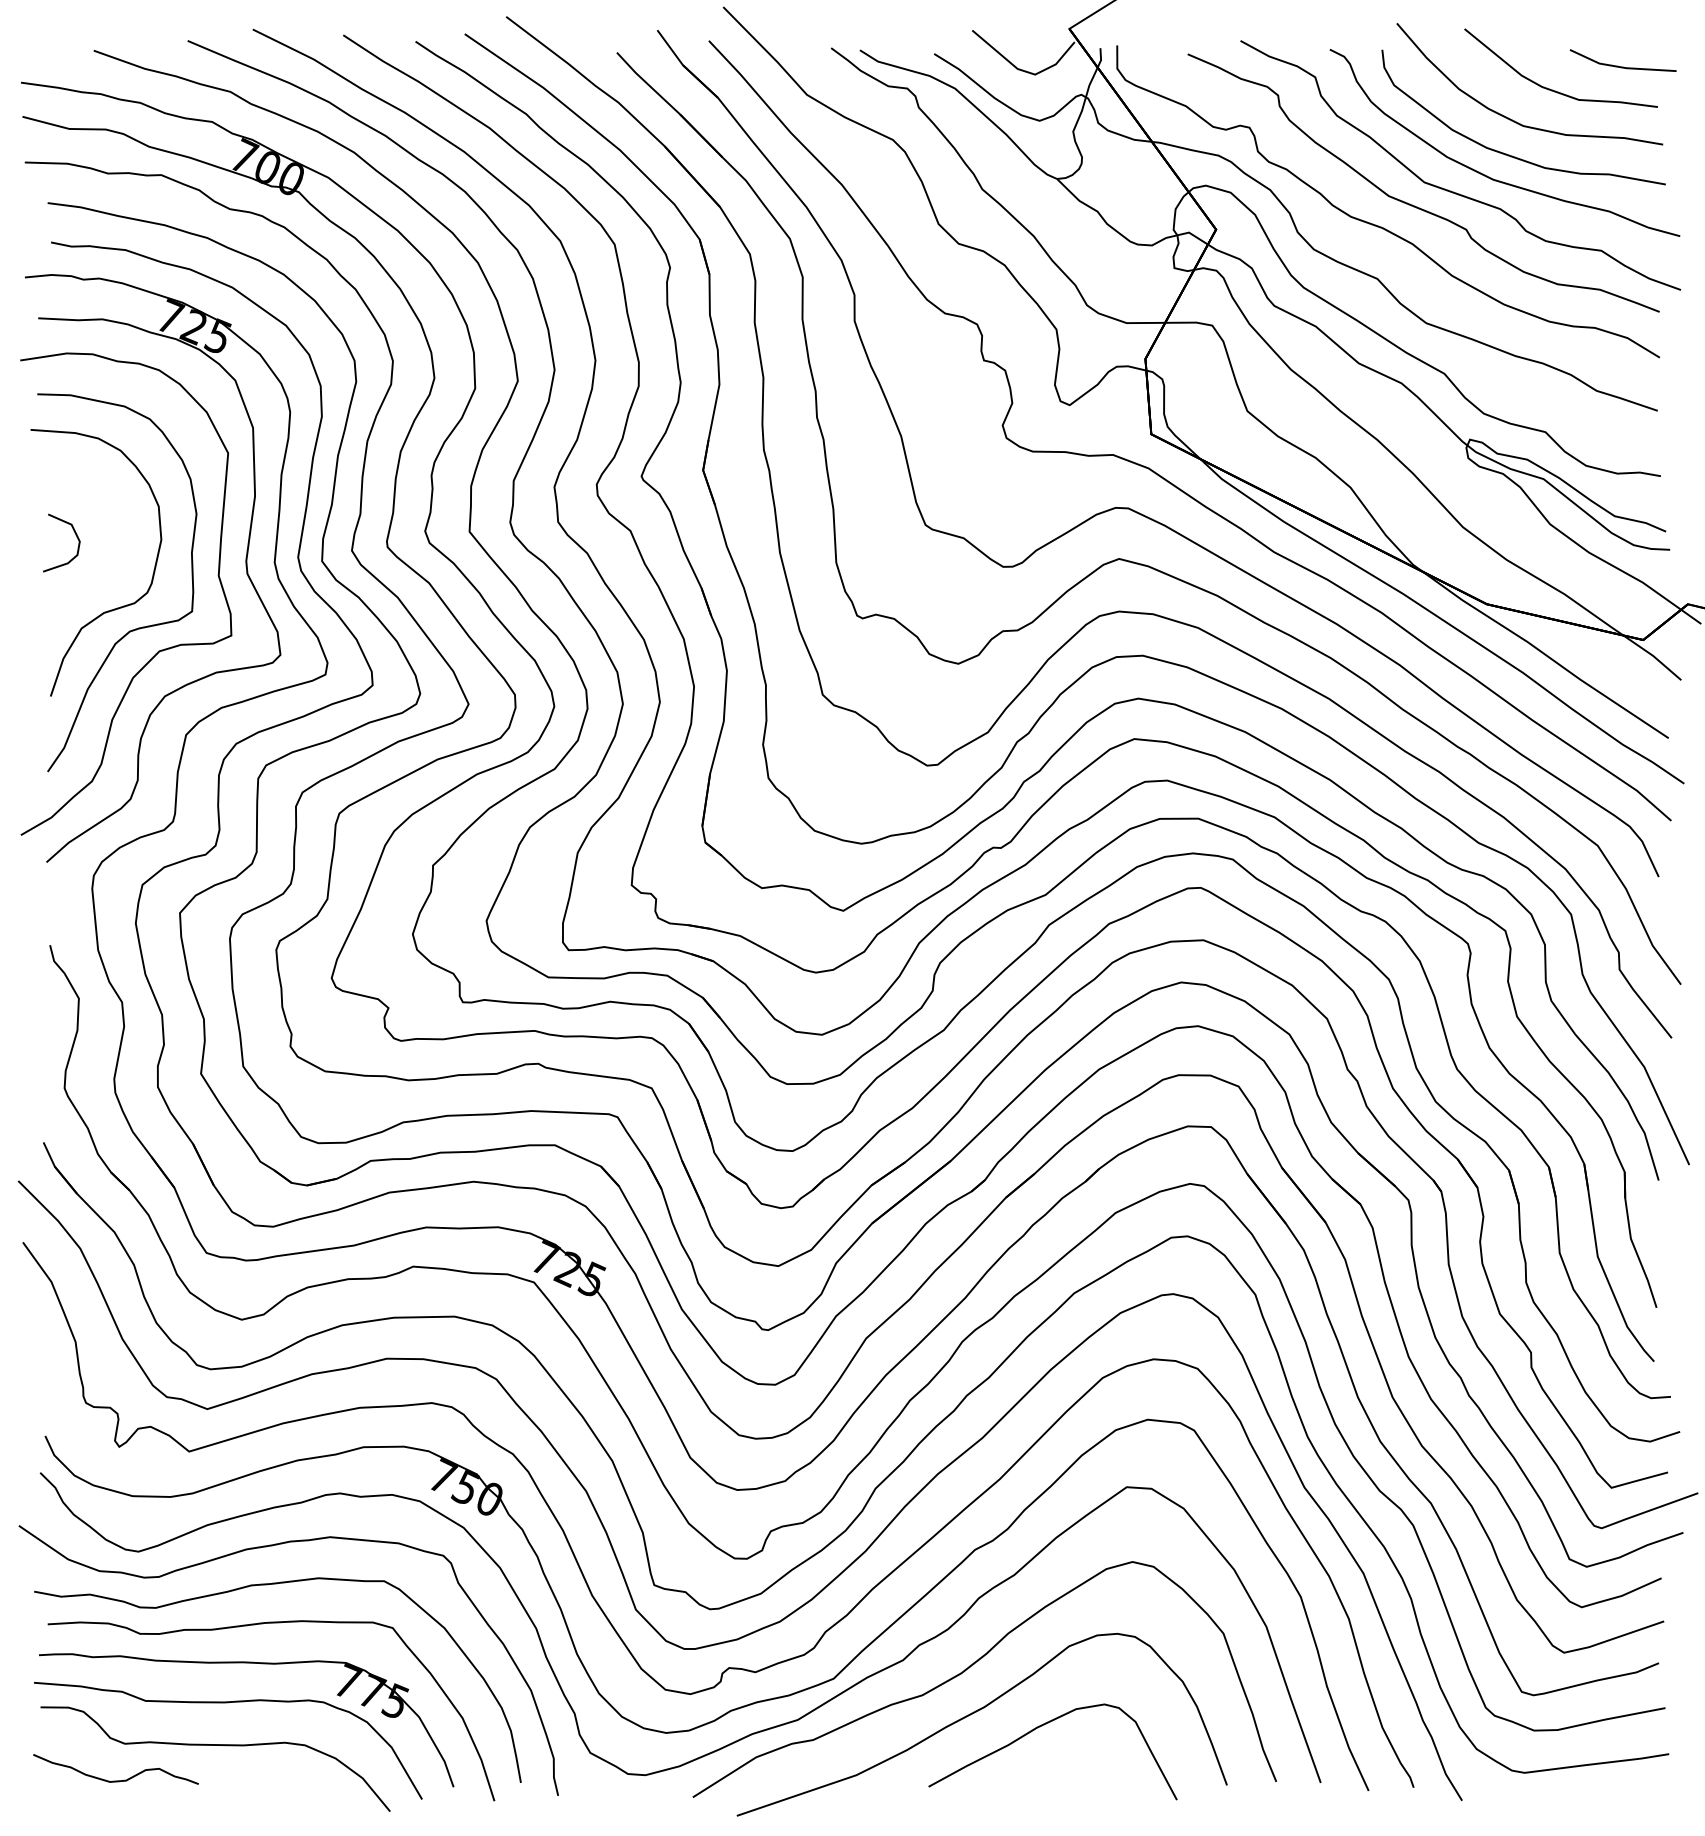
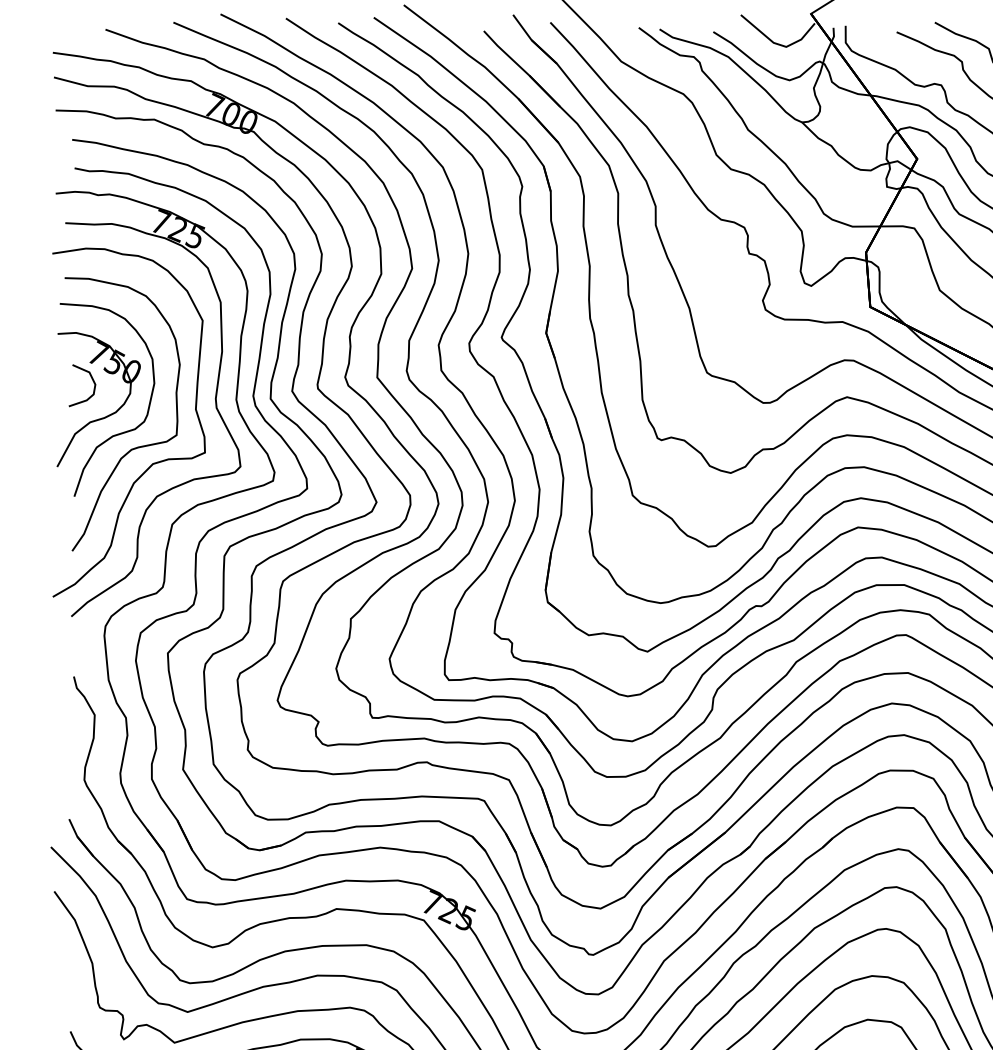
part: (96, 584) -> (107, 415), added

